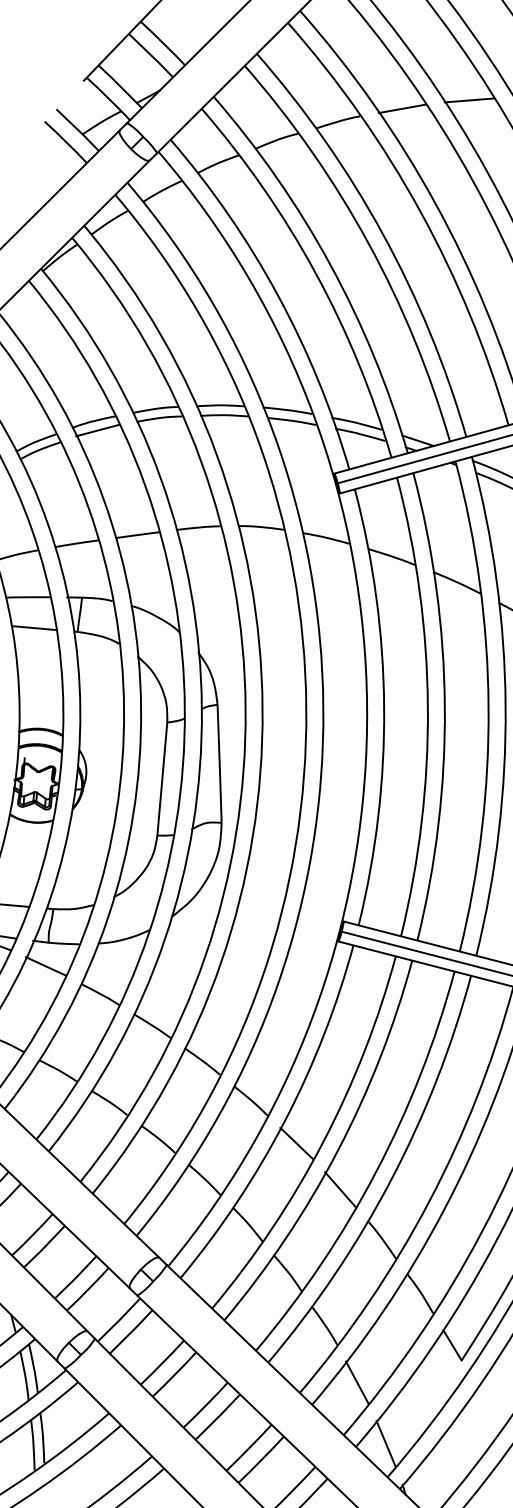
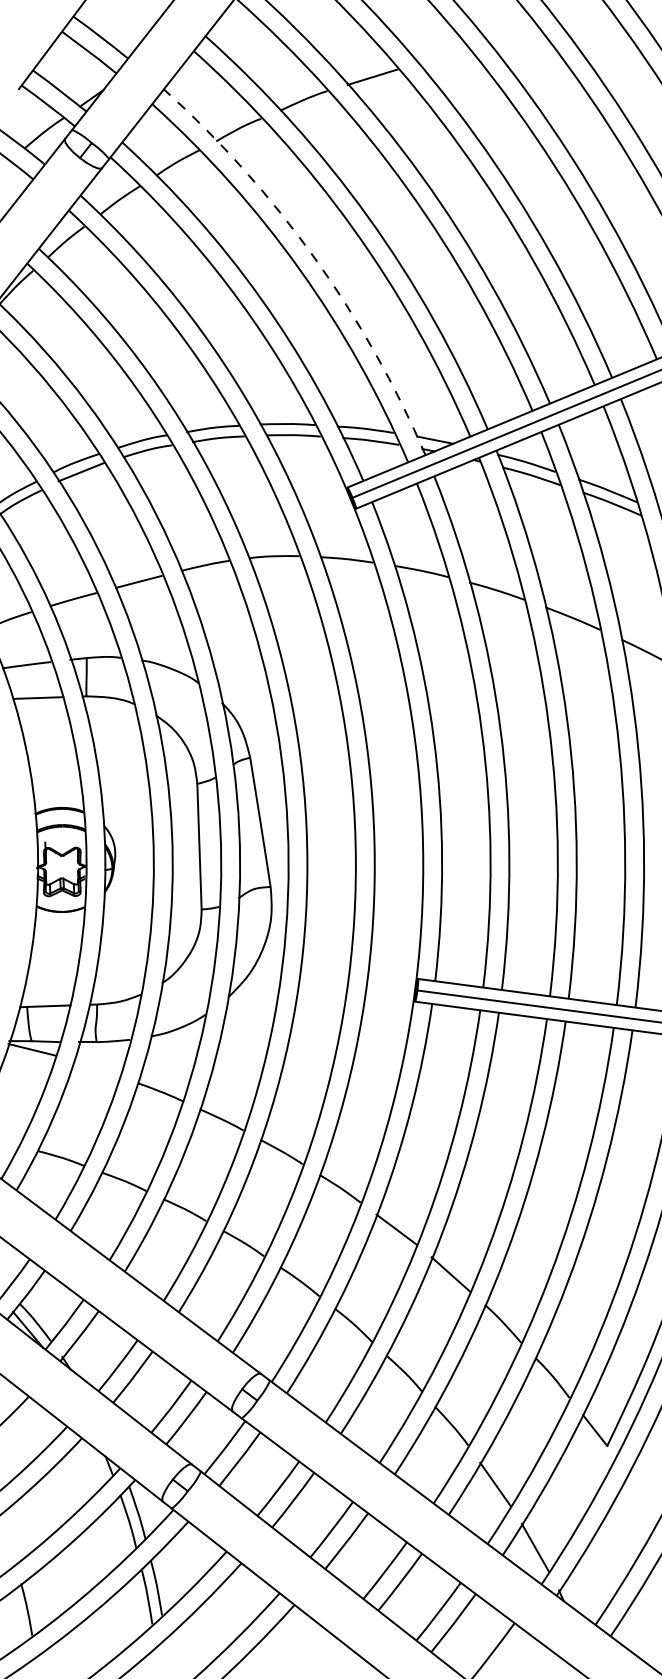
line: (469, 100) -> (445, 58), removed
arc: (330, 264) -> (314, 258), solid -> dashed
line: (45, 966) -> (96, 1068), removed

